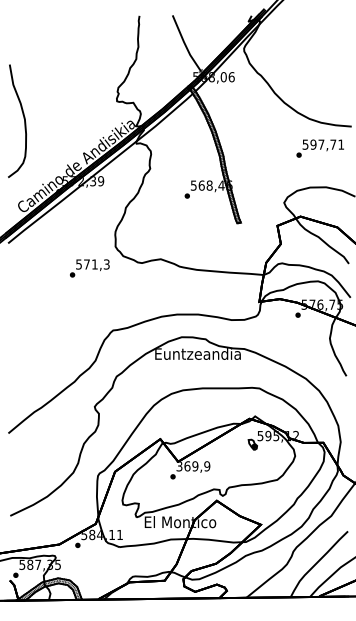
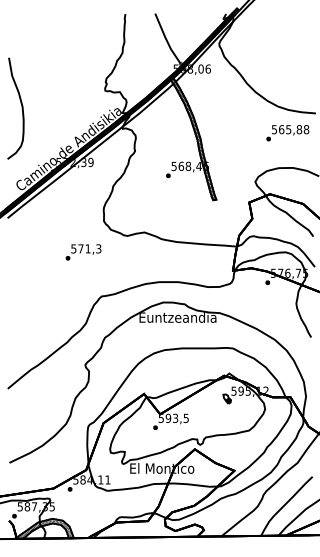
text: (327, 144) -> (294, 129), 597,71 -> 565,88
text: (89, 268) -> (83, 252), moved
text: (193, 466) -> (173, 418), 369,9 -> 593,5

